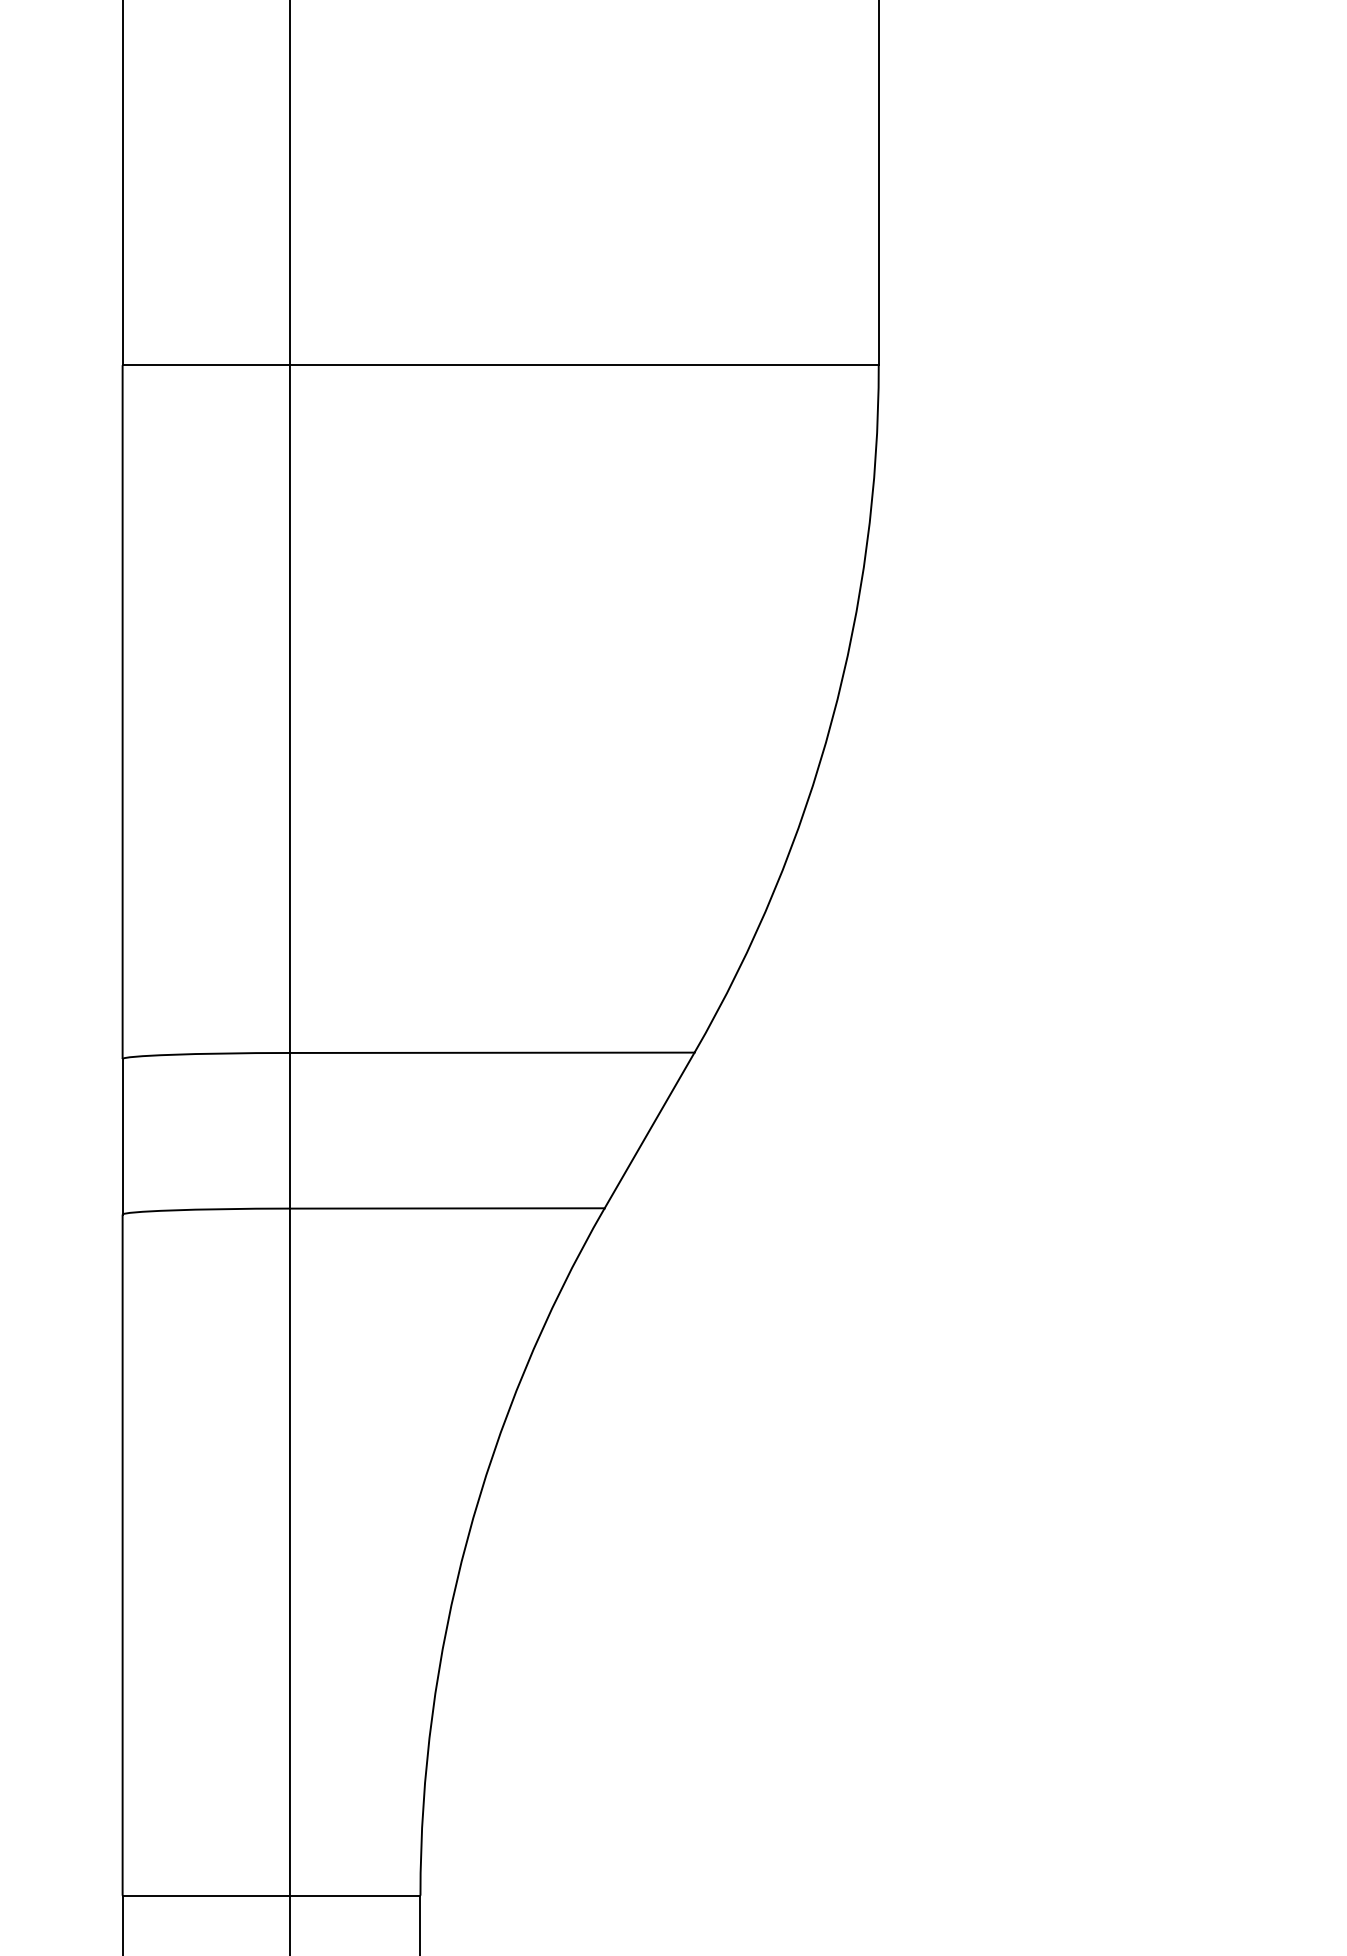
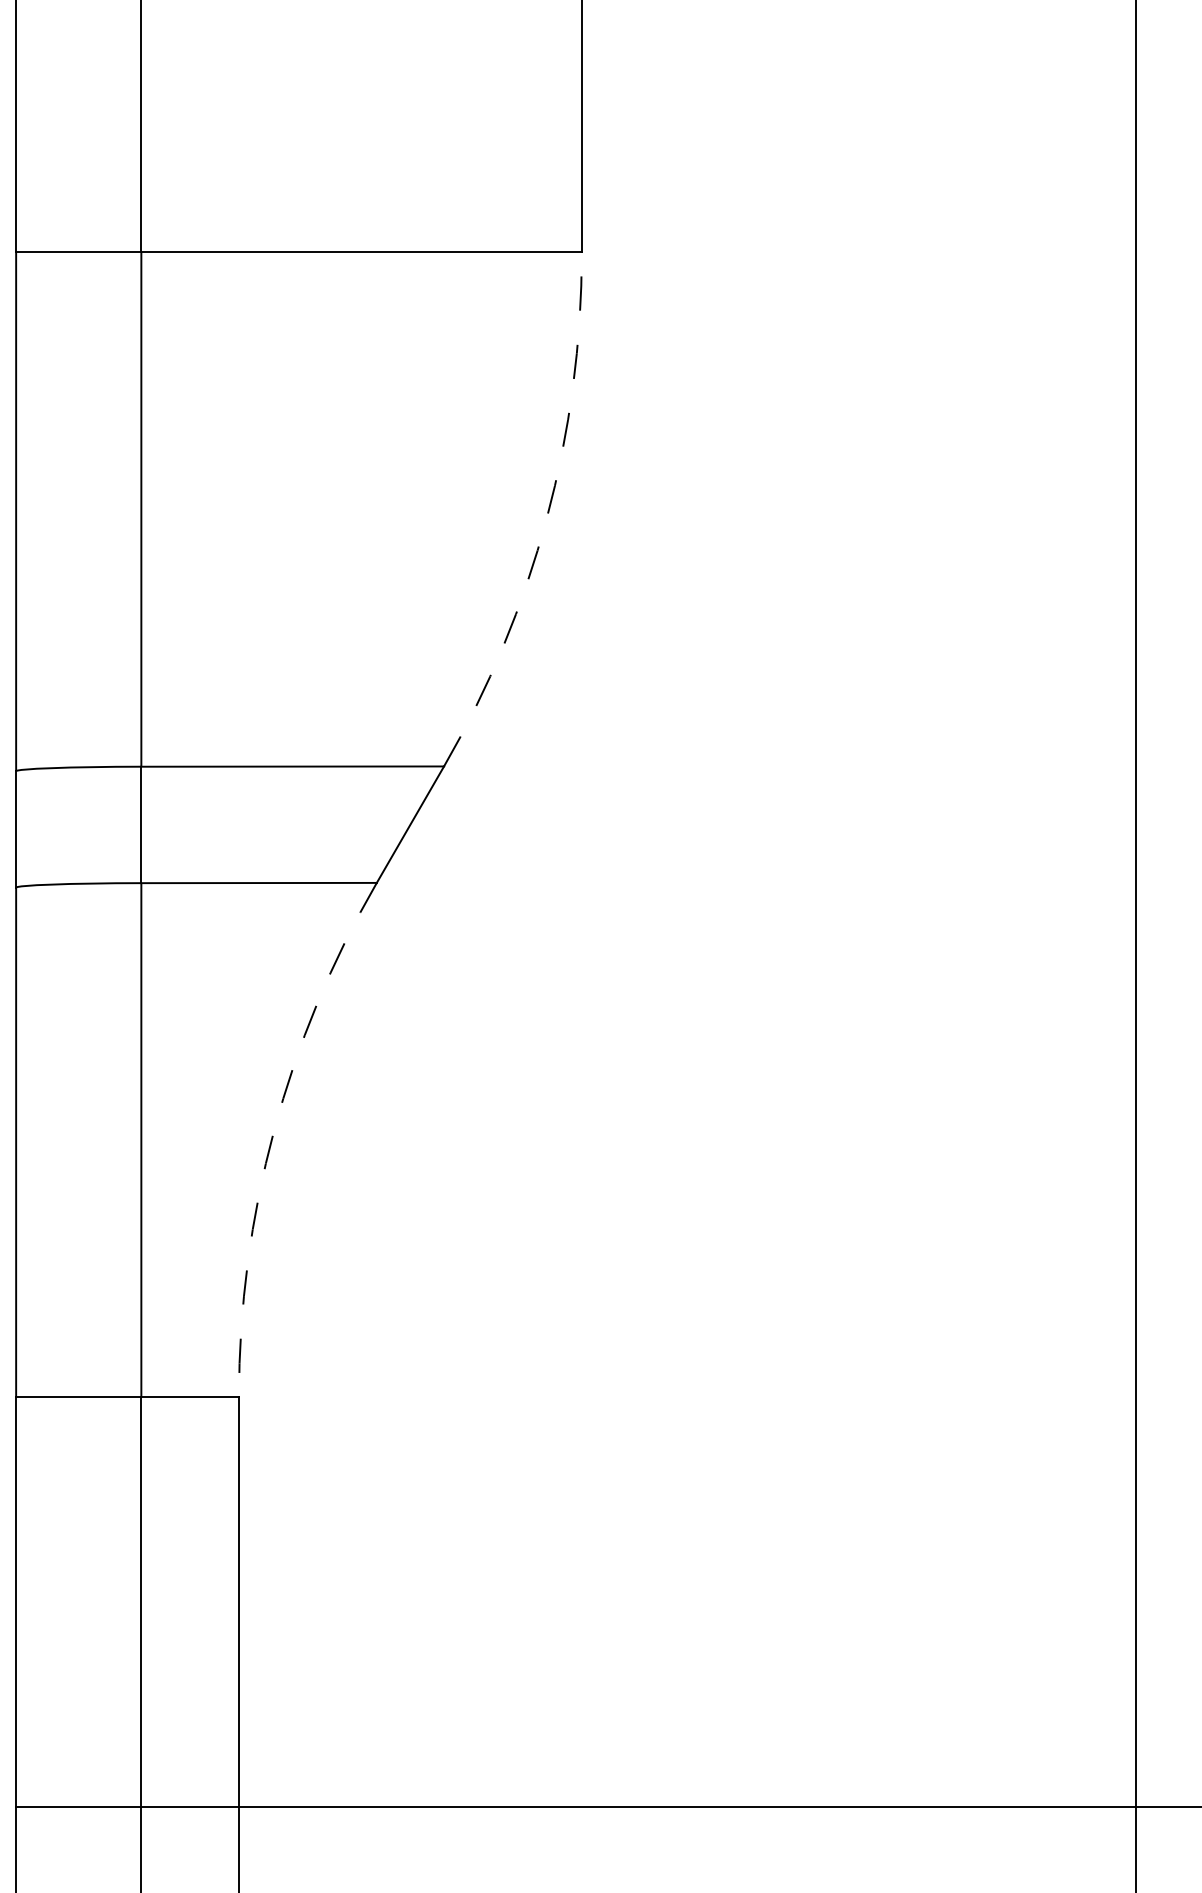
arc: (831, 721) -> (546, 518), solid -> dashed
arc: (467, 1539) -> (274, 1130), solid -> dashed

